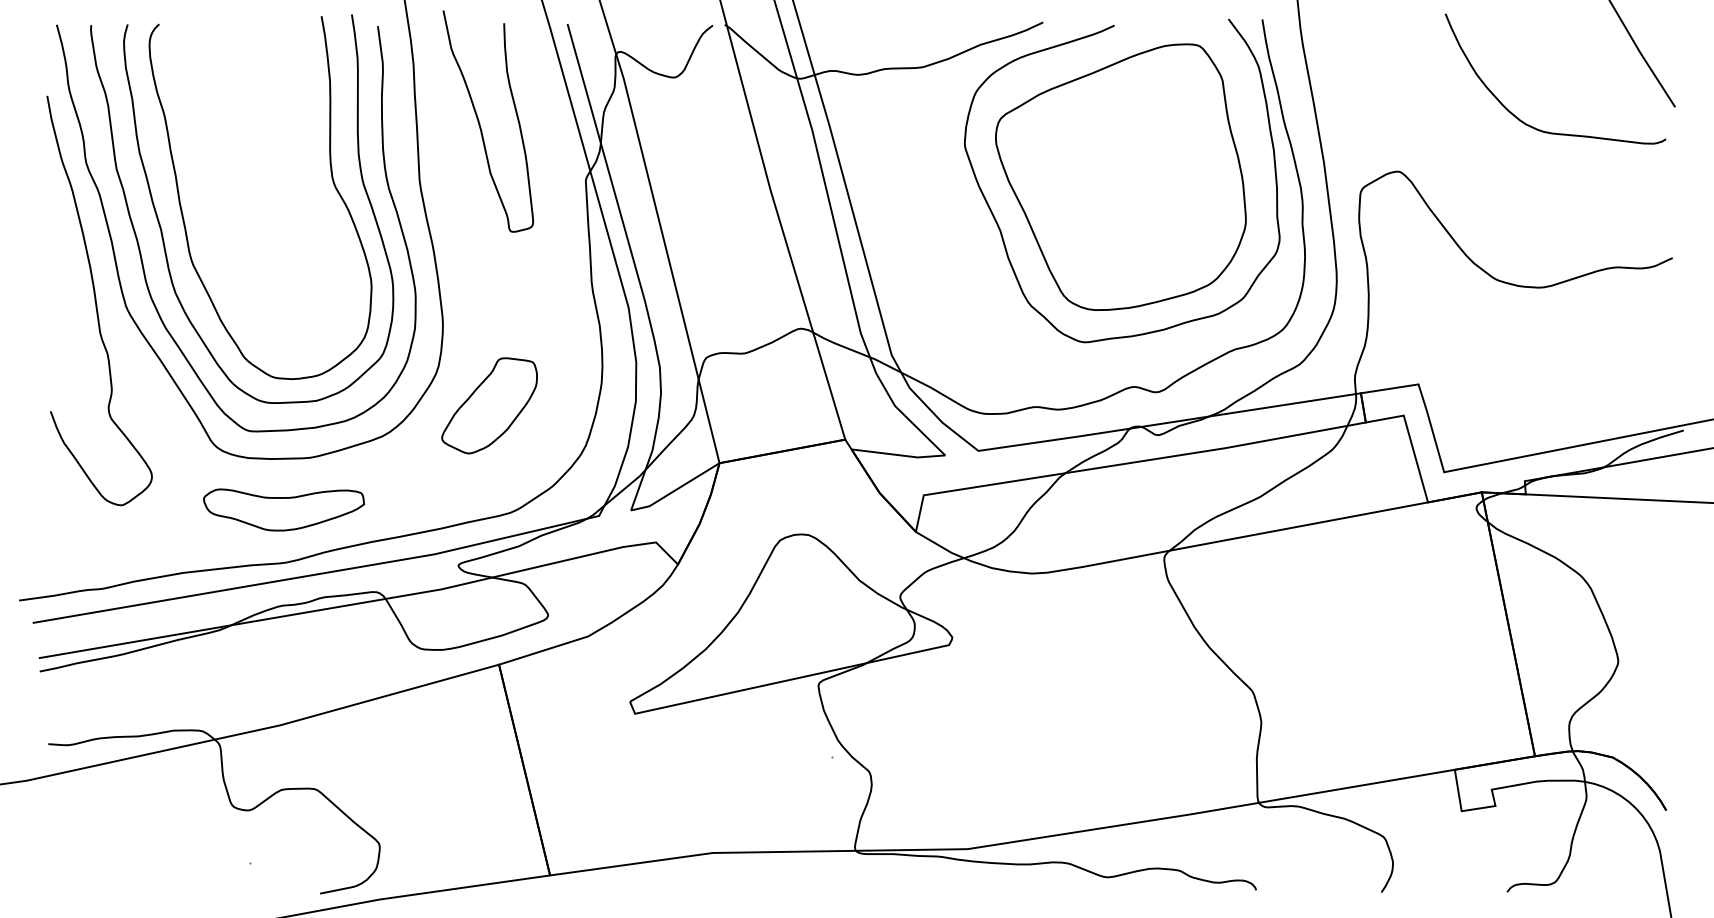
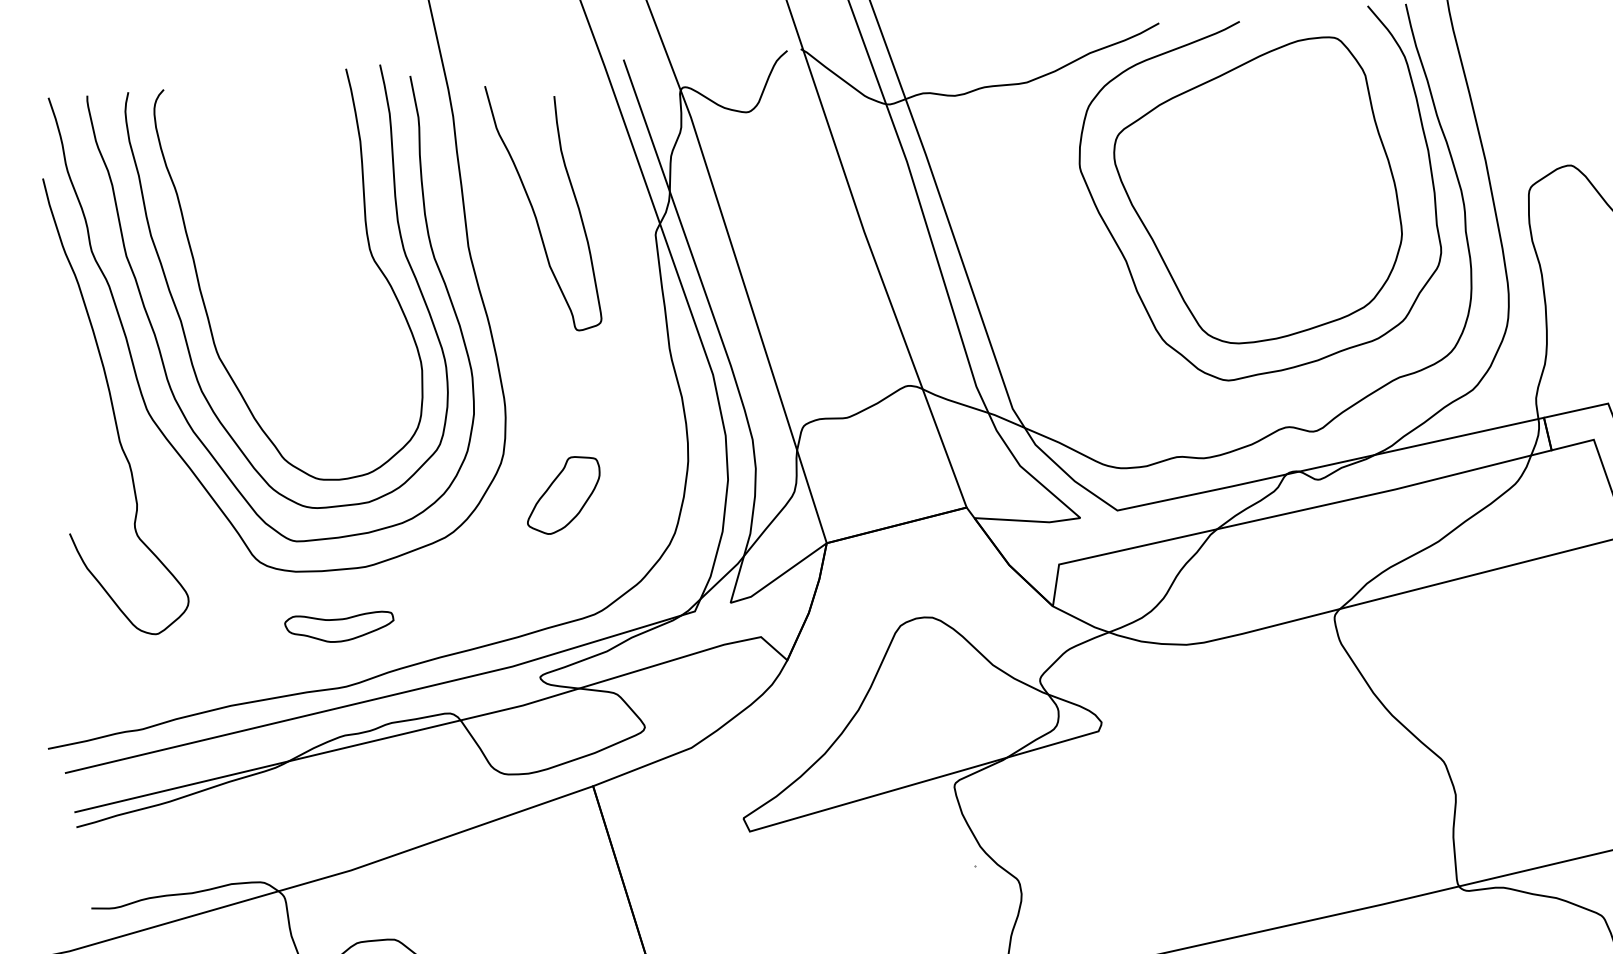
curve: (480, 123) -> (534, 210), moved
part: (489, 405) -> (563, 494), size x0.7
part: (283, 509) -> (339, 627), size x0.6

